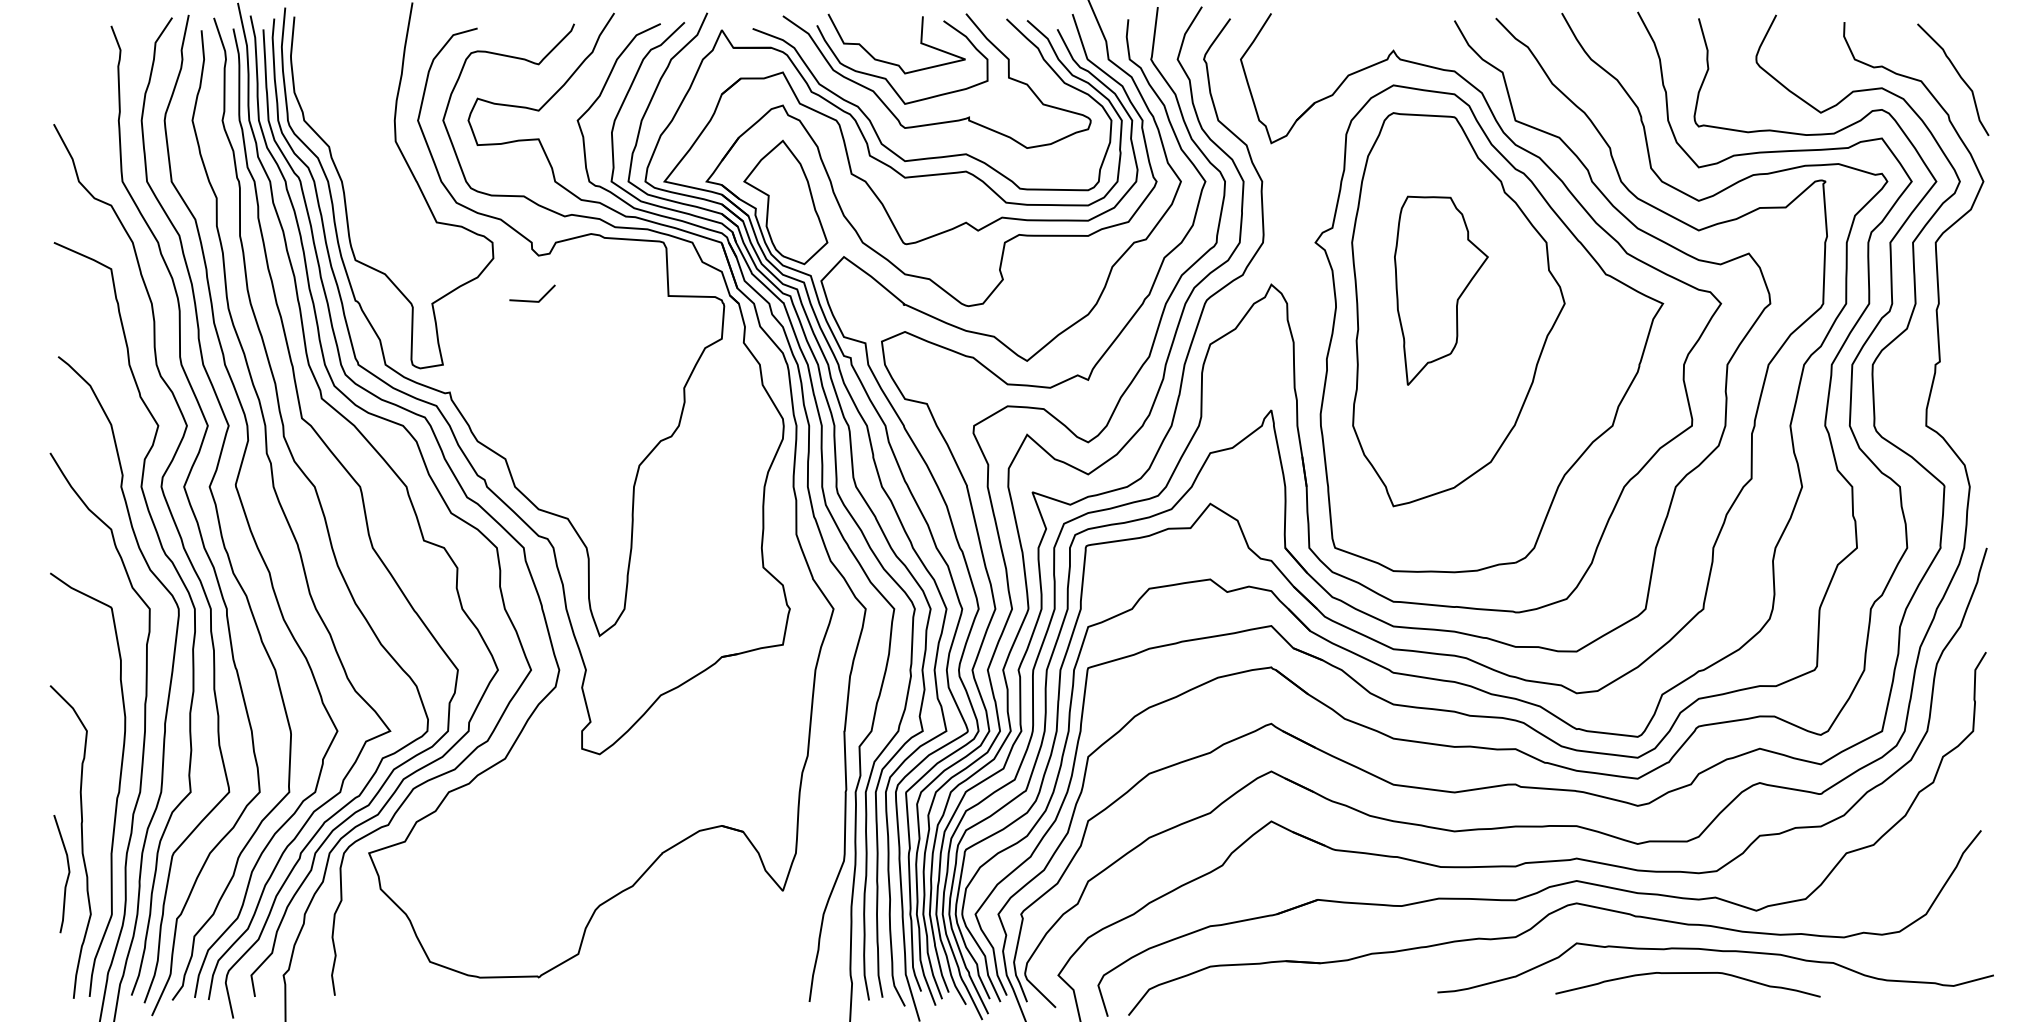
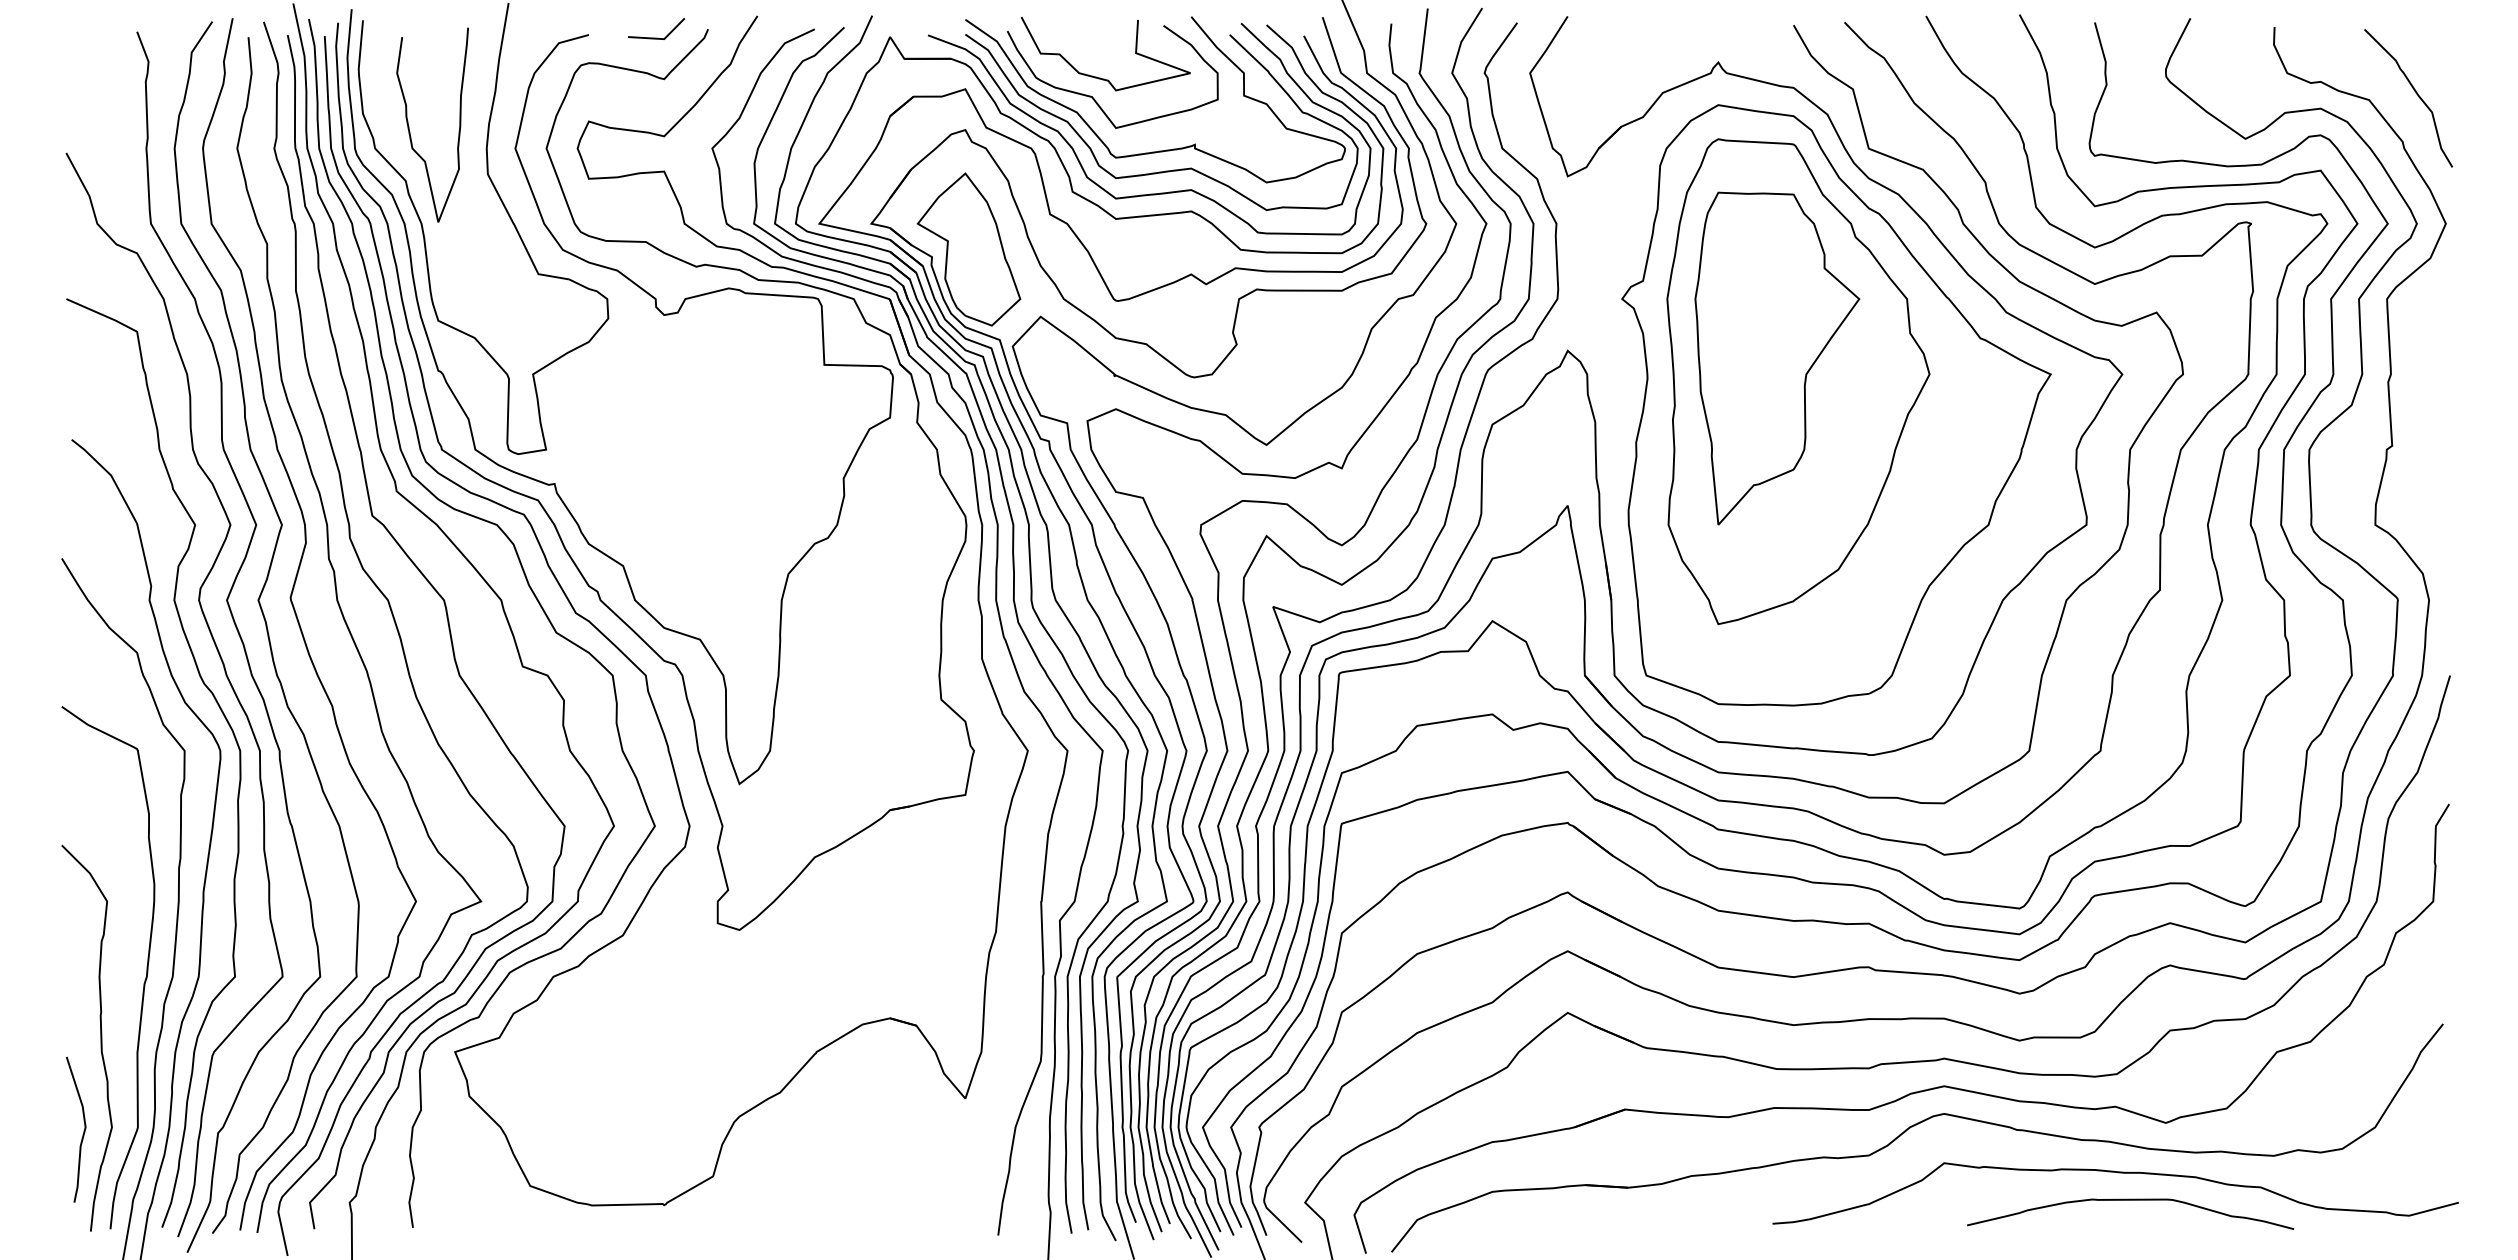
curve: (332, 102) -> (409, 126), added
curve: (945, 138) -> (1165, 170), added
part: (1441, 290) -> (1777, 358), size x1.43
line: (532, 300) -> (656, 37), moved
curve: (67, 874) -> (83, 1130), moved
curve: (1687, 973) -> (2130, 1200), moved

